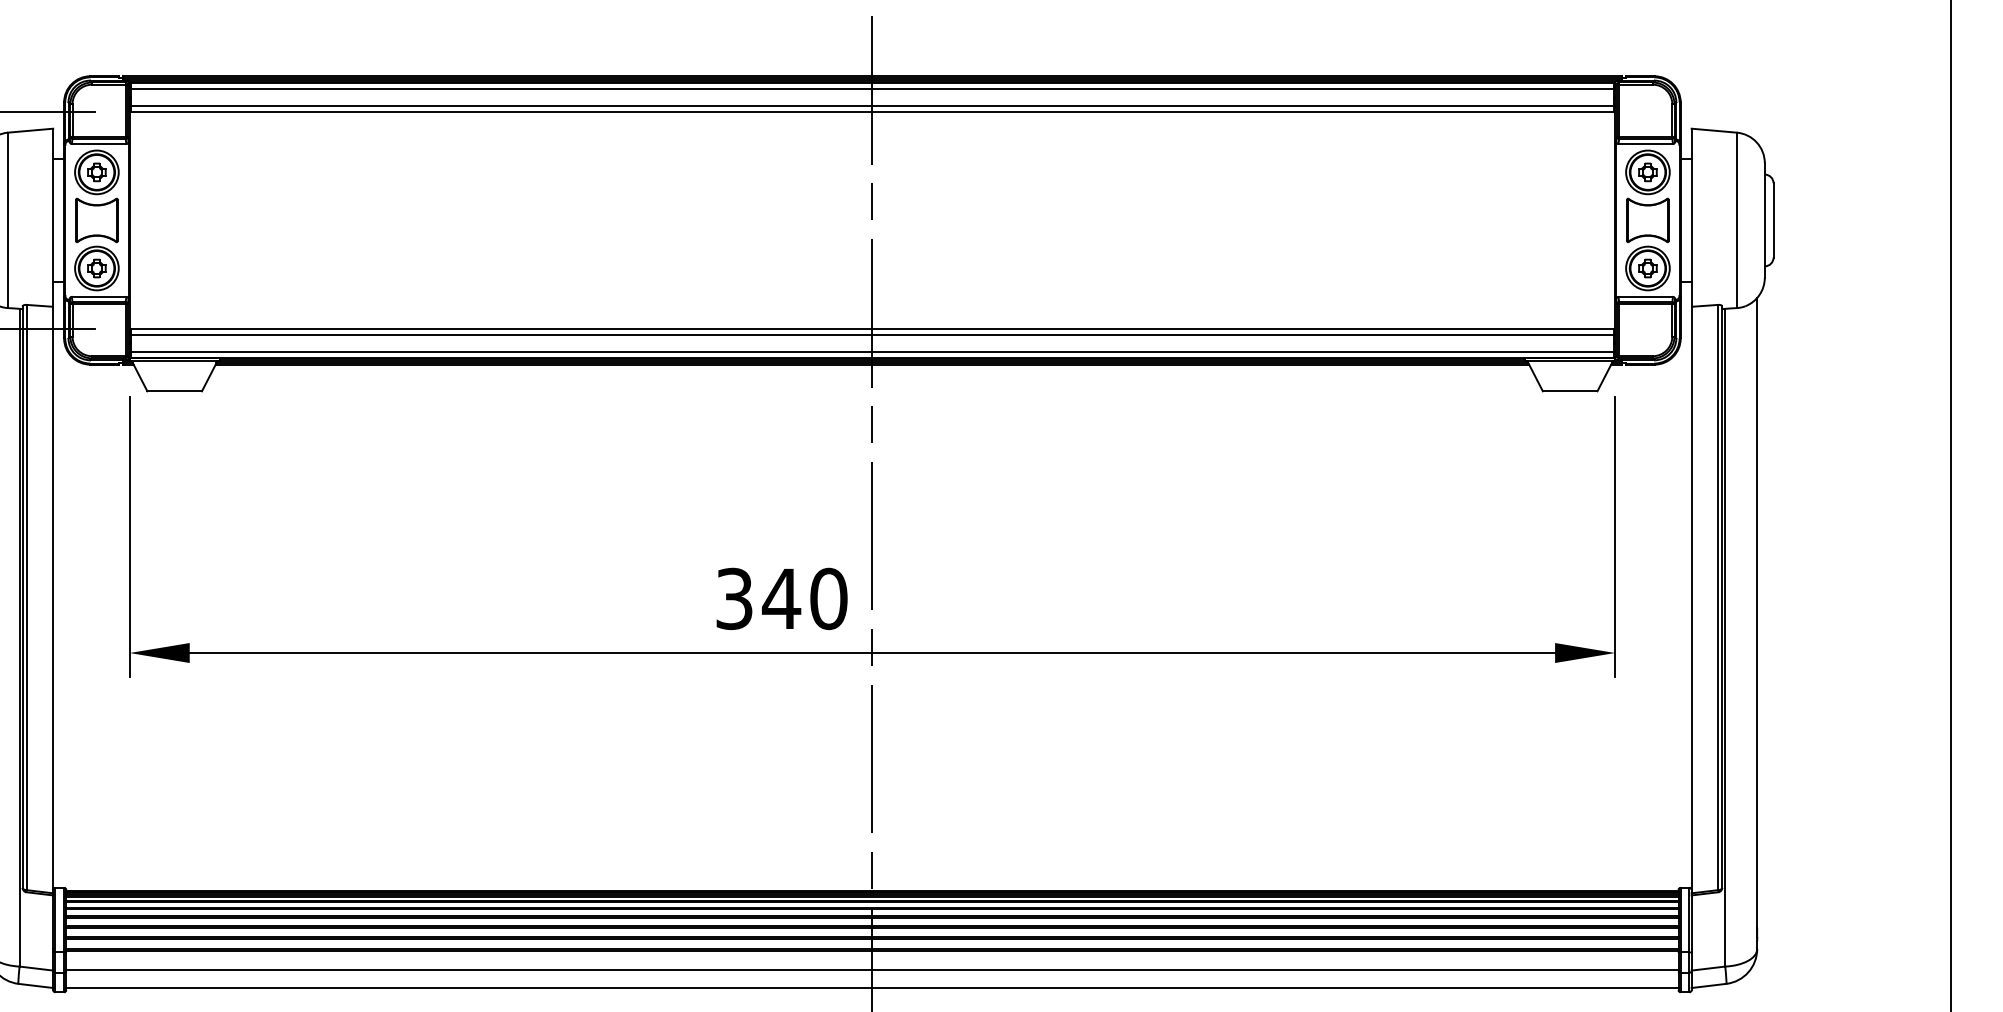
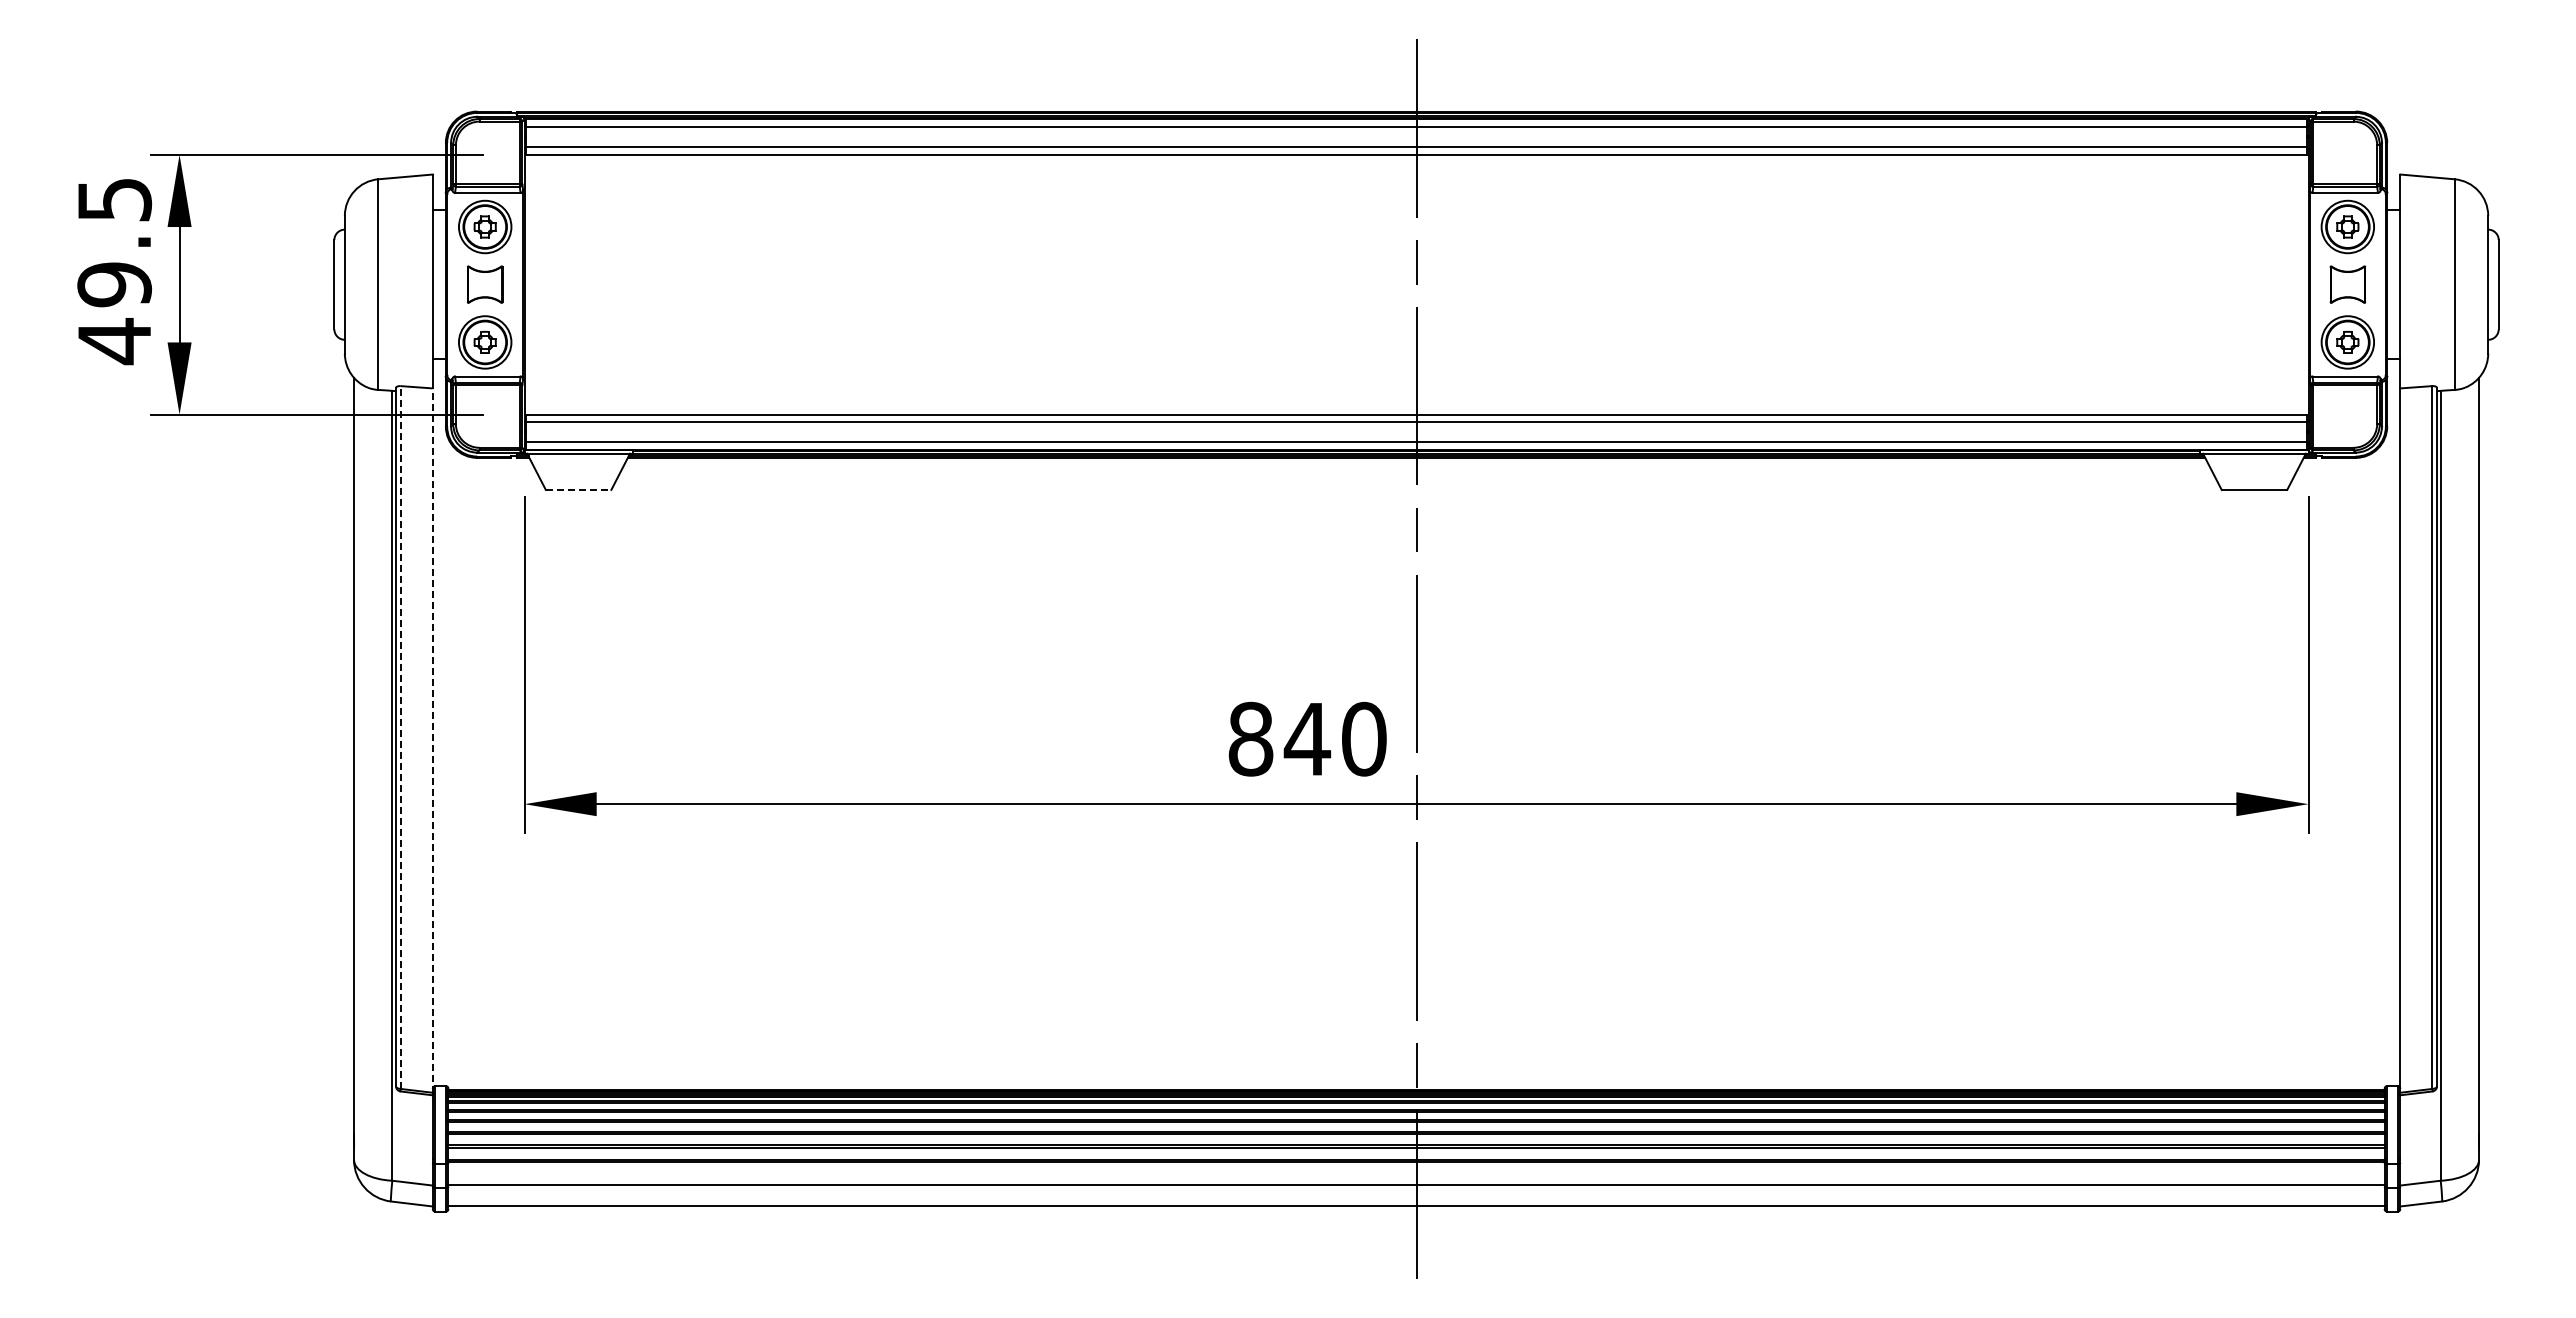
part: (96, 220) -> (484, 284), size x0.7
part: (1647, 220) -> (2347, 284), size x0.7
line: (174, 390) -> (578, 489), solid -> dashed
line: (26, 597) -> (400, 737), solid -> dashed
text: (734, 598) -> (1250, 738), 340 -> 840
line: (53, 599) -> (432, 740), solid -> dashed

